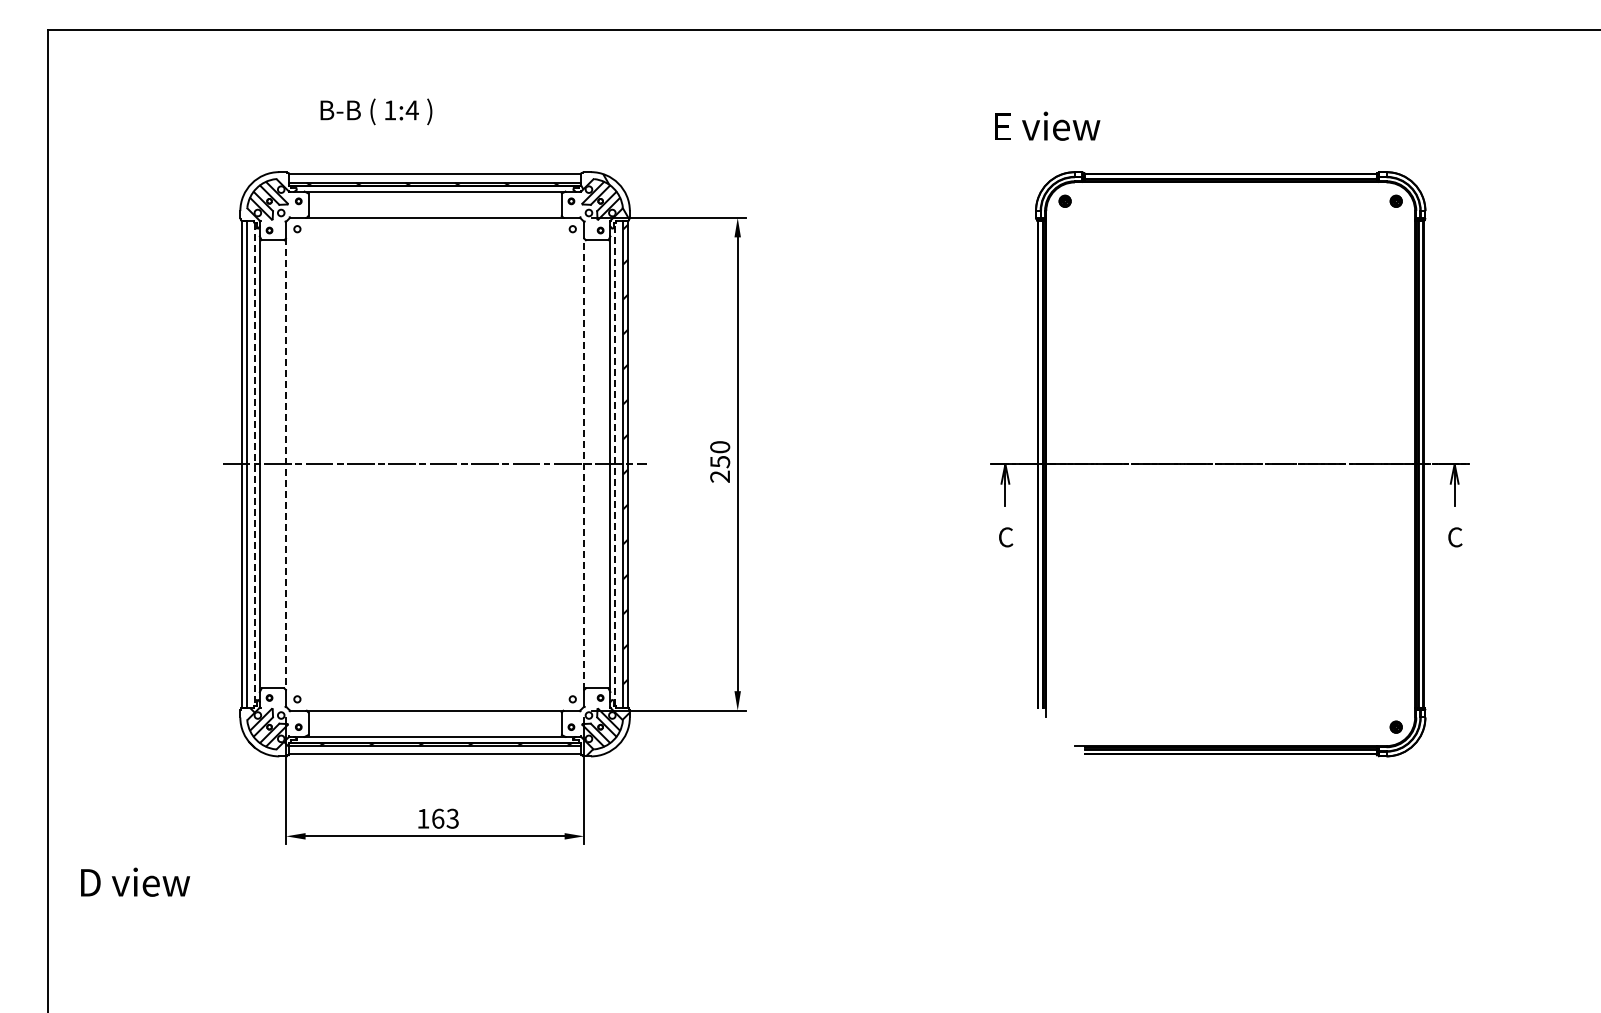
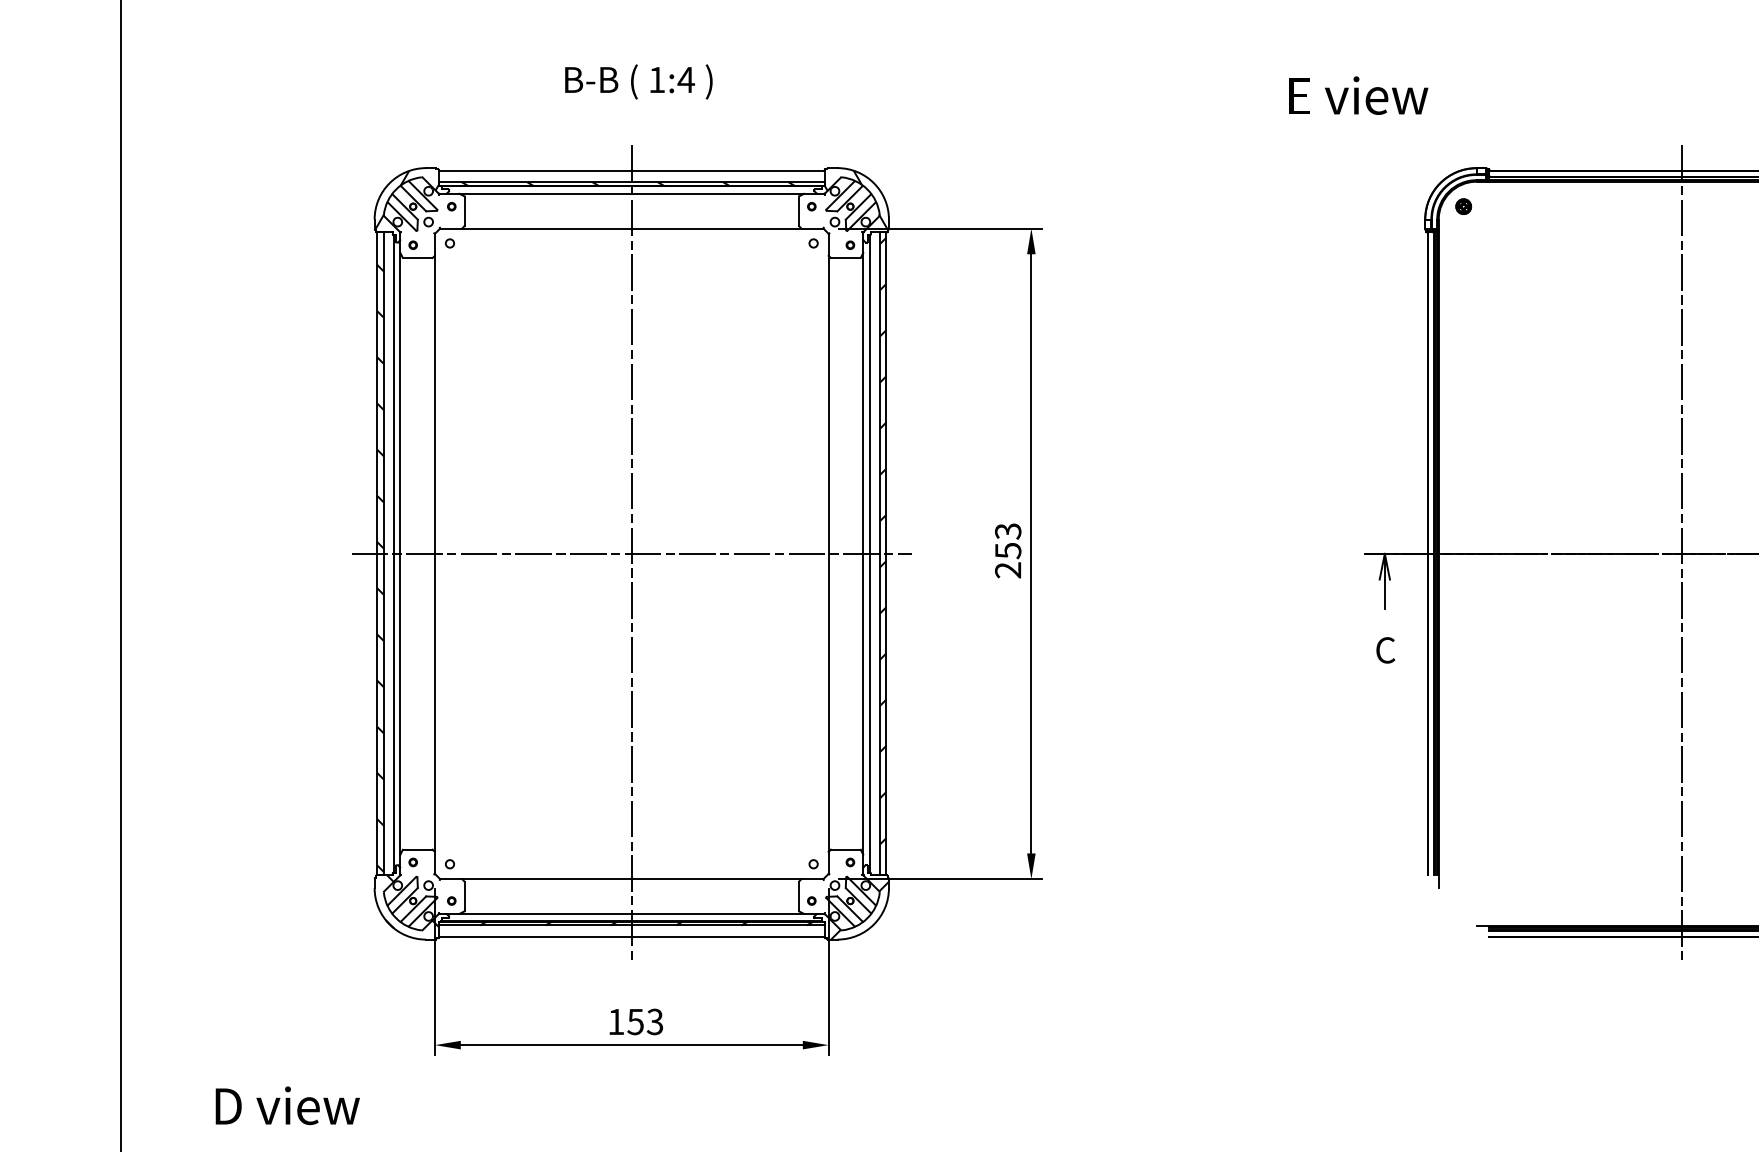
text: (376, 111) -> (638, 81), moved
text: (1047, 125) -> (1358, 94), moved
hatch: (264, 196) -> (406, 200), added
text: (720, 447) -> (1008, 531), 250 -> 253
line: (435, 463) -> (632, 552), added
line: (584, 463) -> (829, 552), dashed -> solid
line: (1230, 463) -> (1682, 552), added
line: (254, 464) -> (393, 554), dashed -> solid
line: (286, 464) -> (435, 554), dashed -> solid
line: (615, 464) -> (869, 554), dashed -> solid
hatch: (244, 475) -> (380, 568), added
text: (437, 818) -> (634, 1021), 163 -> 153
text: (135, 881) -> (287, 1104), moved

